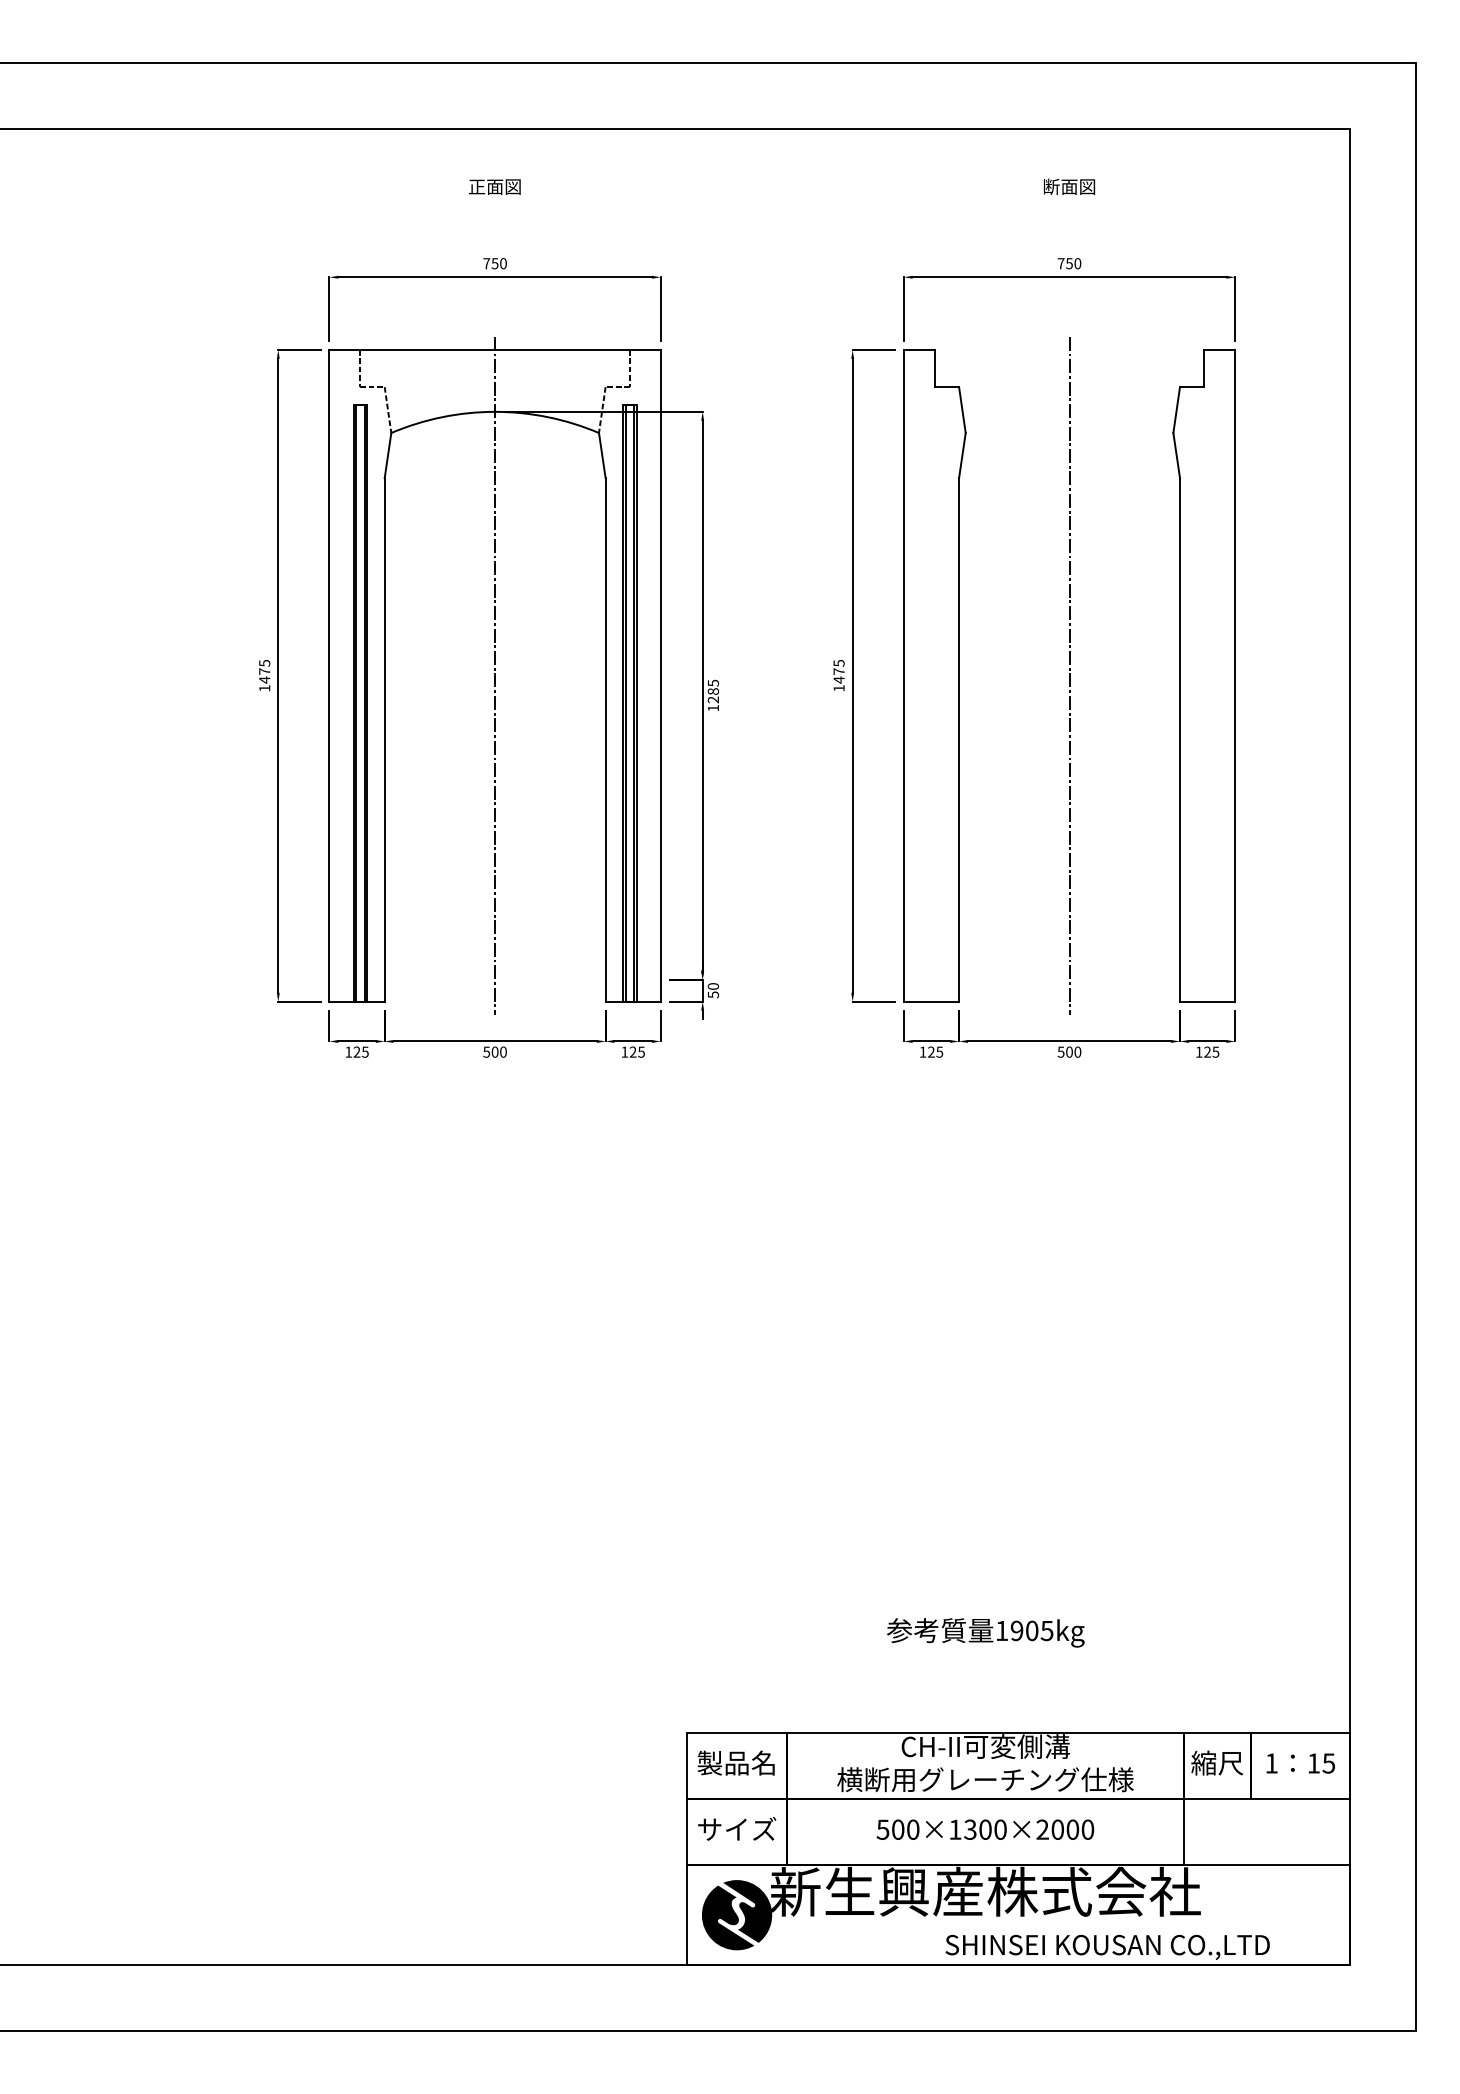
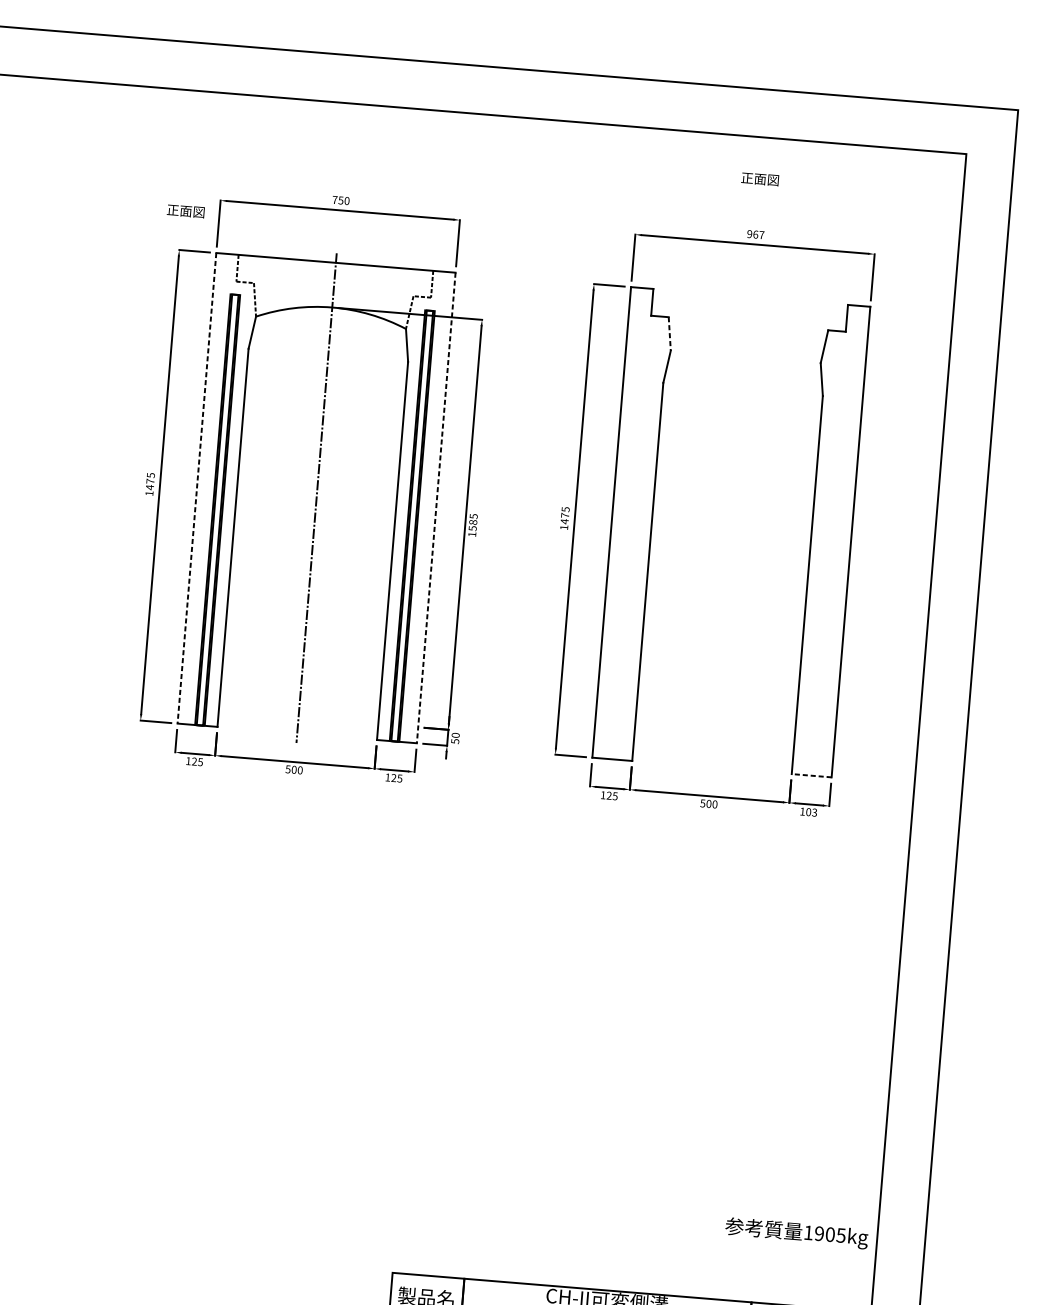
text: (494, 186) -> (185, 210), moved
text: (1051, 186) -> (747, 177), 断面図 -> 正面図
text: (1069, 263) -> (755, 234), 750 -> 967
line: (962, 410) -> (669, 334), solid -> dashed
line: (329, 675) -> (197, 488), solid -> dashed
line: (660, 675) -> (436, 507), solid -> dashed
line: (1069, 675) -> (731, 531), removed
text: (713, 699) -> (472, 528), 1285 -> 1585
line: (1207, 1001) -> (811, 775), solid -> dashed
text: (1211, 1051) -> (811, 811), 125 -> 103
text: (985, 1632) -> (796, 1233), moved

